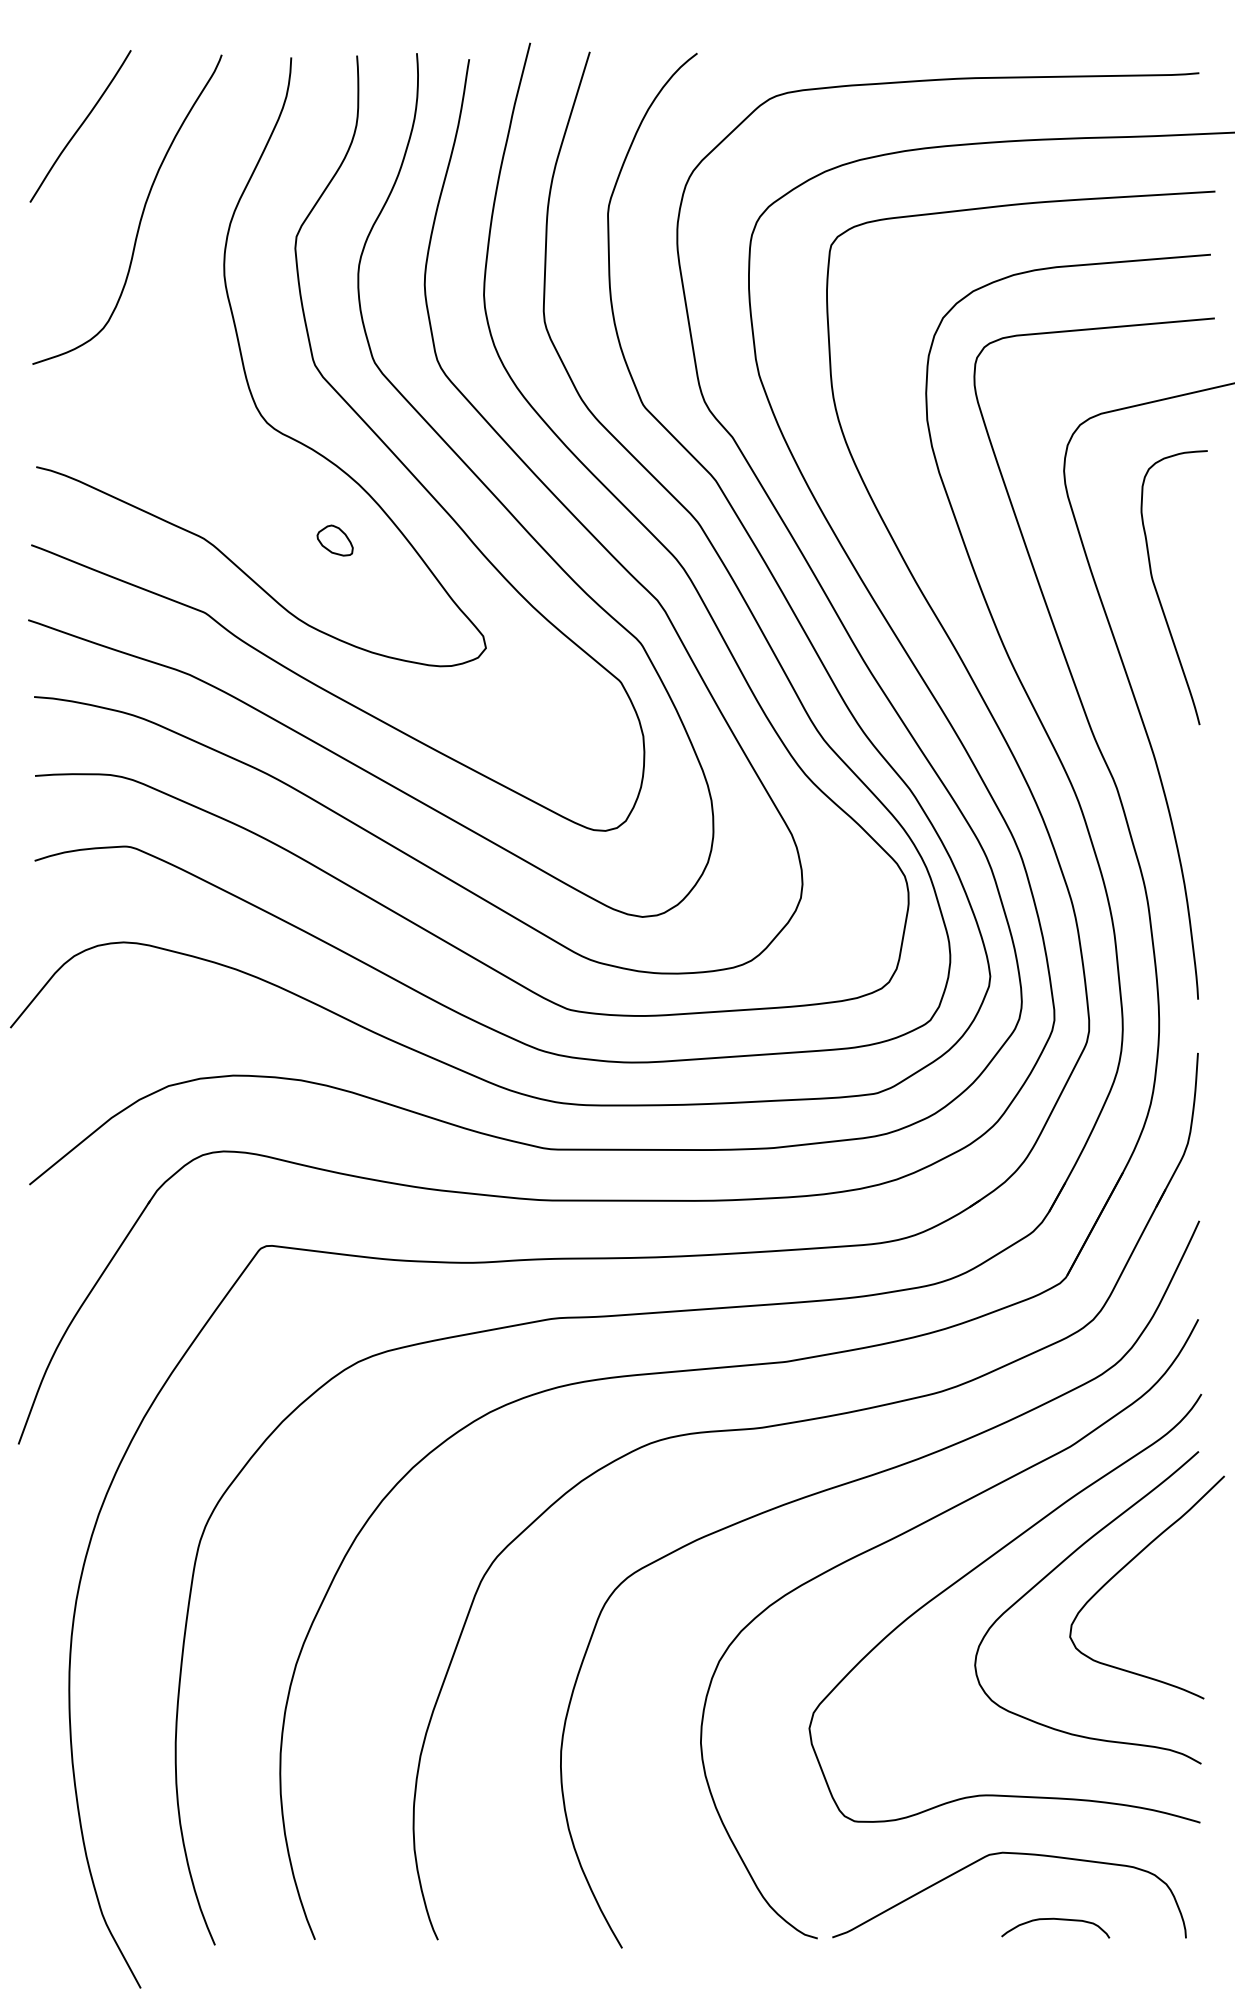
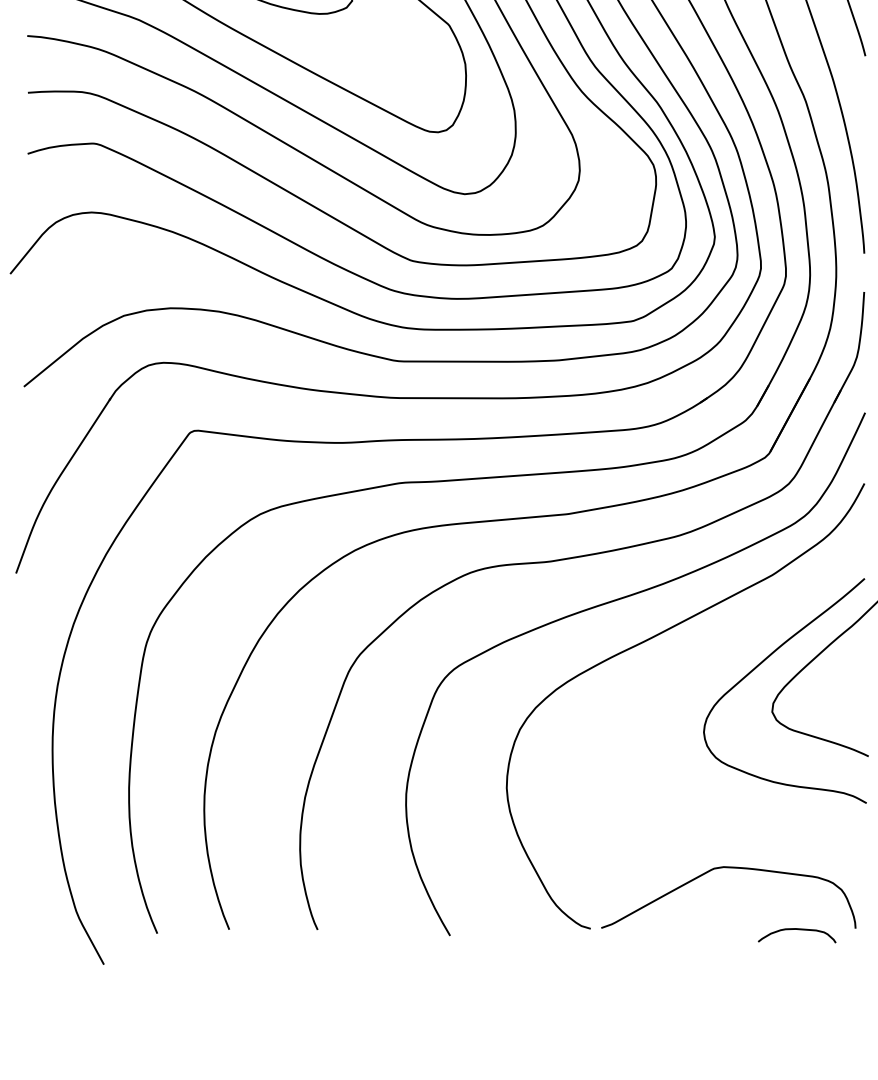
curve: (975, 1569) -> (704, 663), removed
curve: (1055, 1919) -> (796, 929), moved

